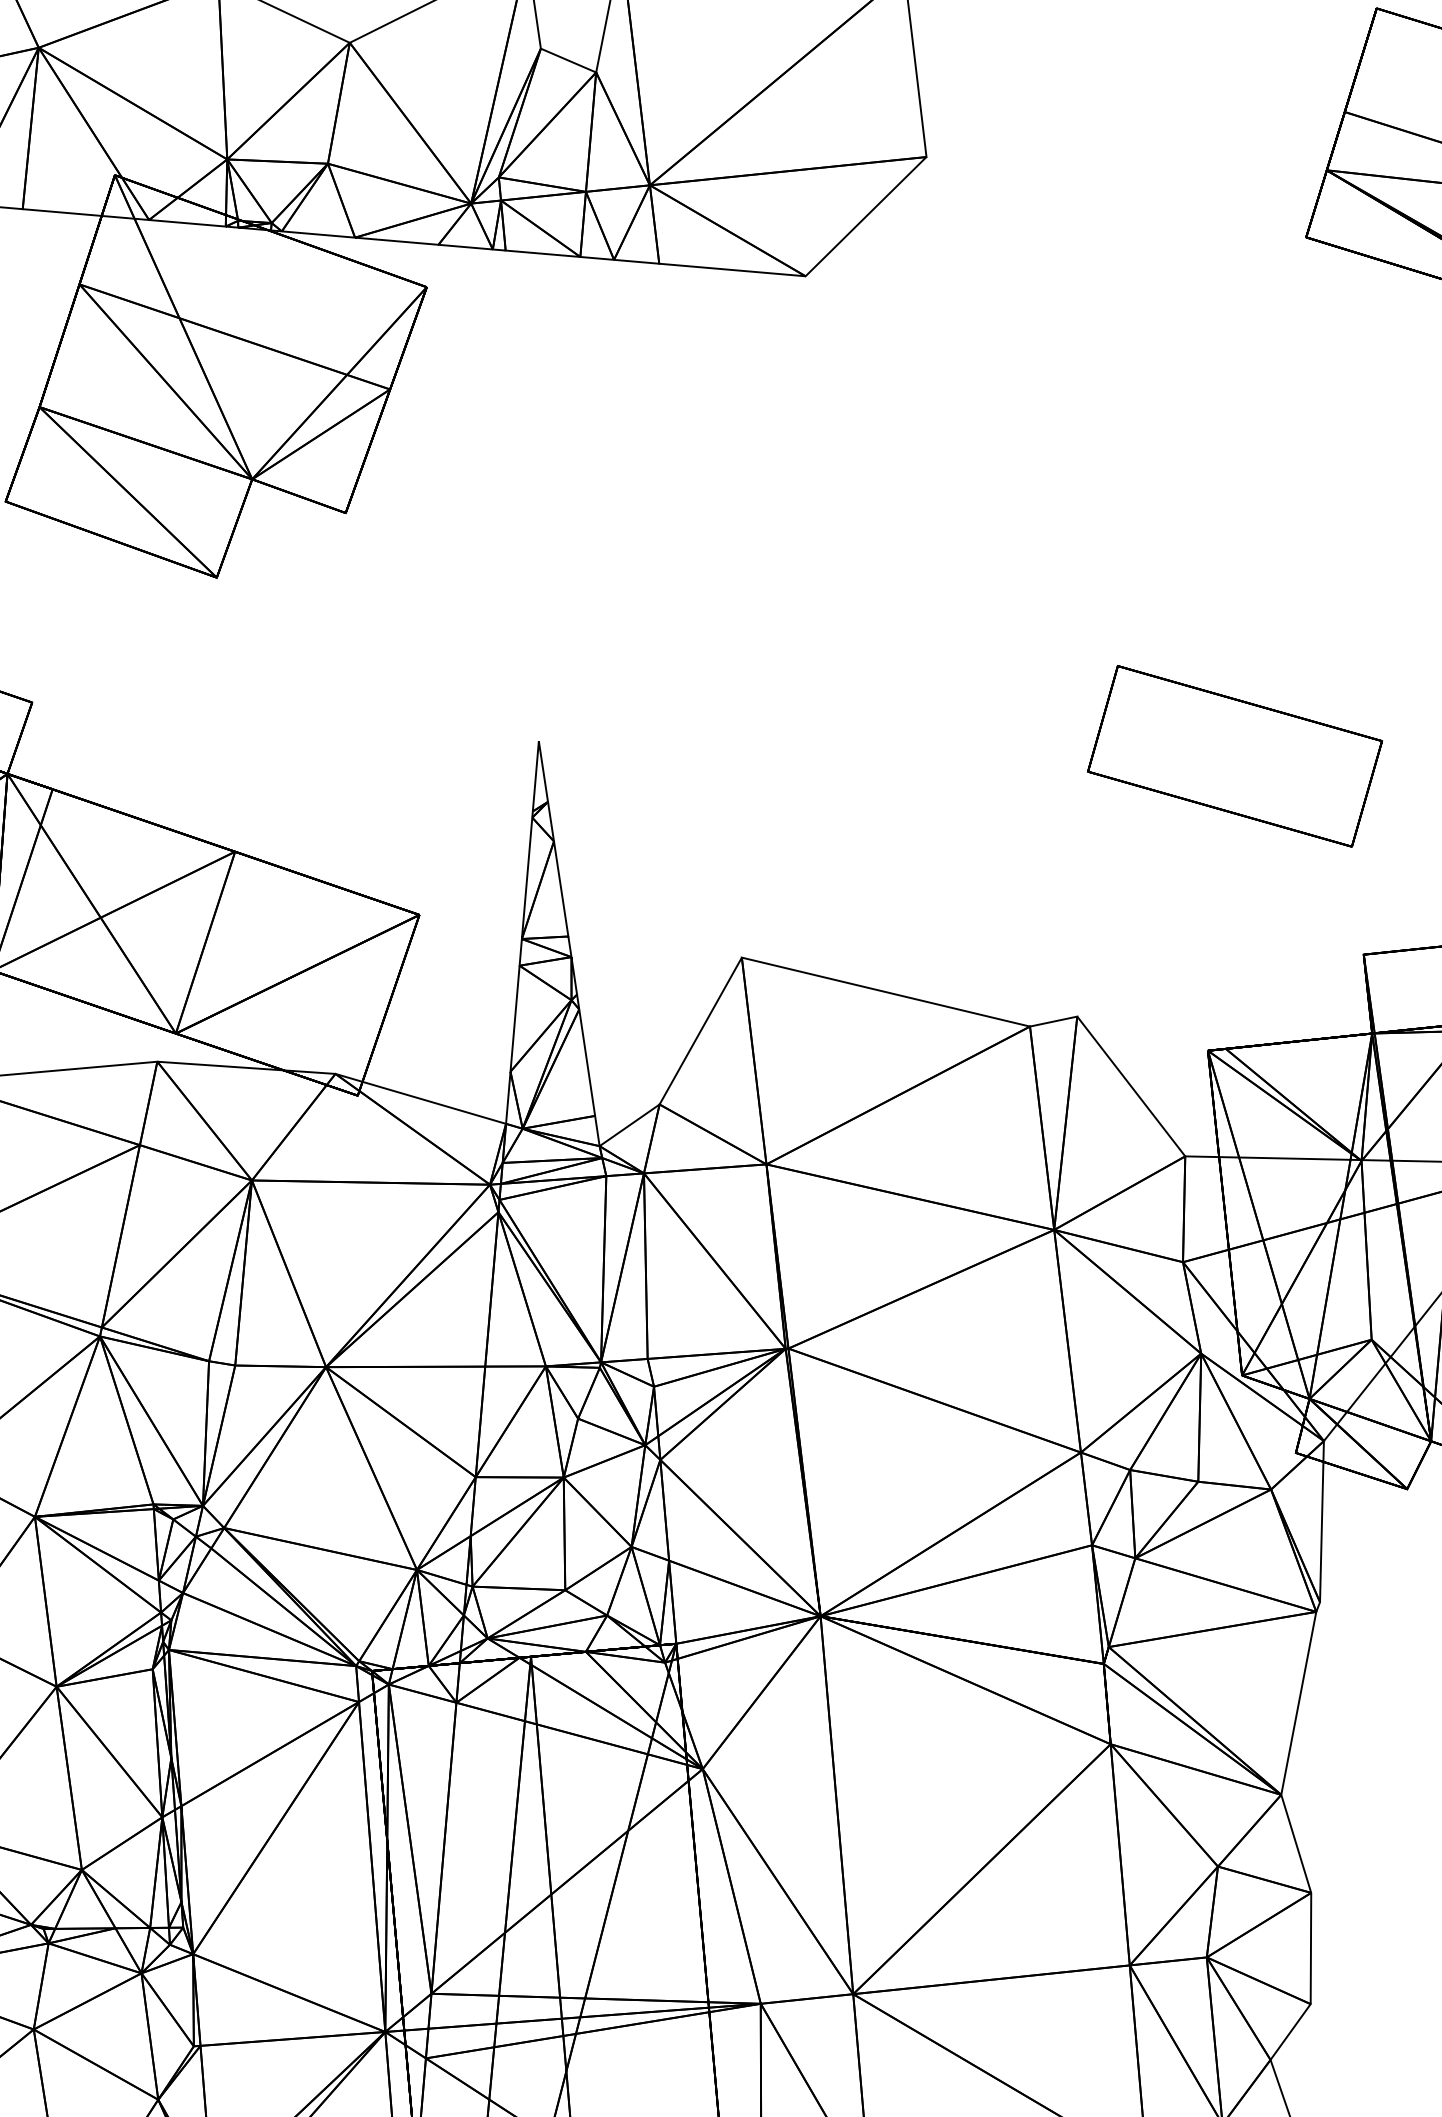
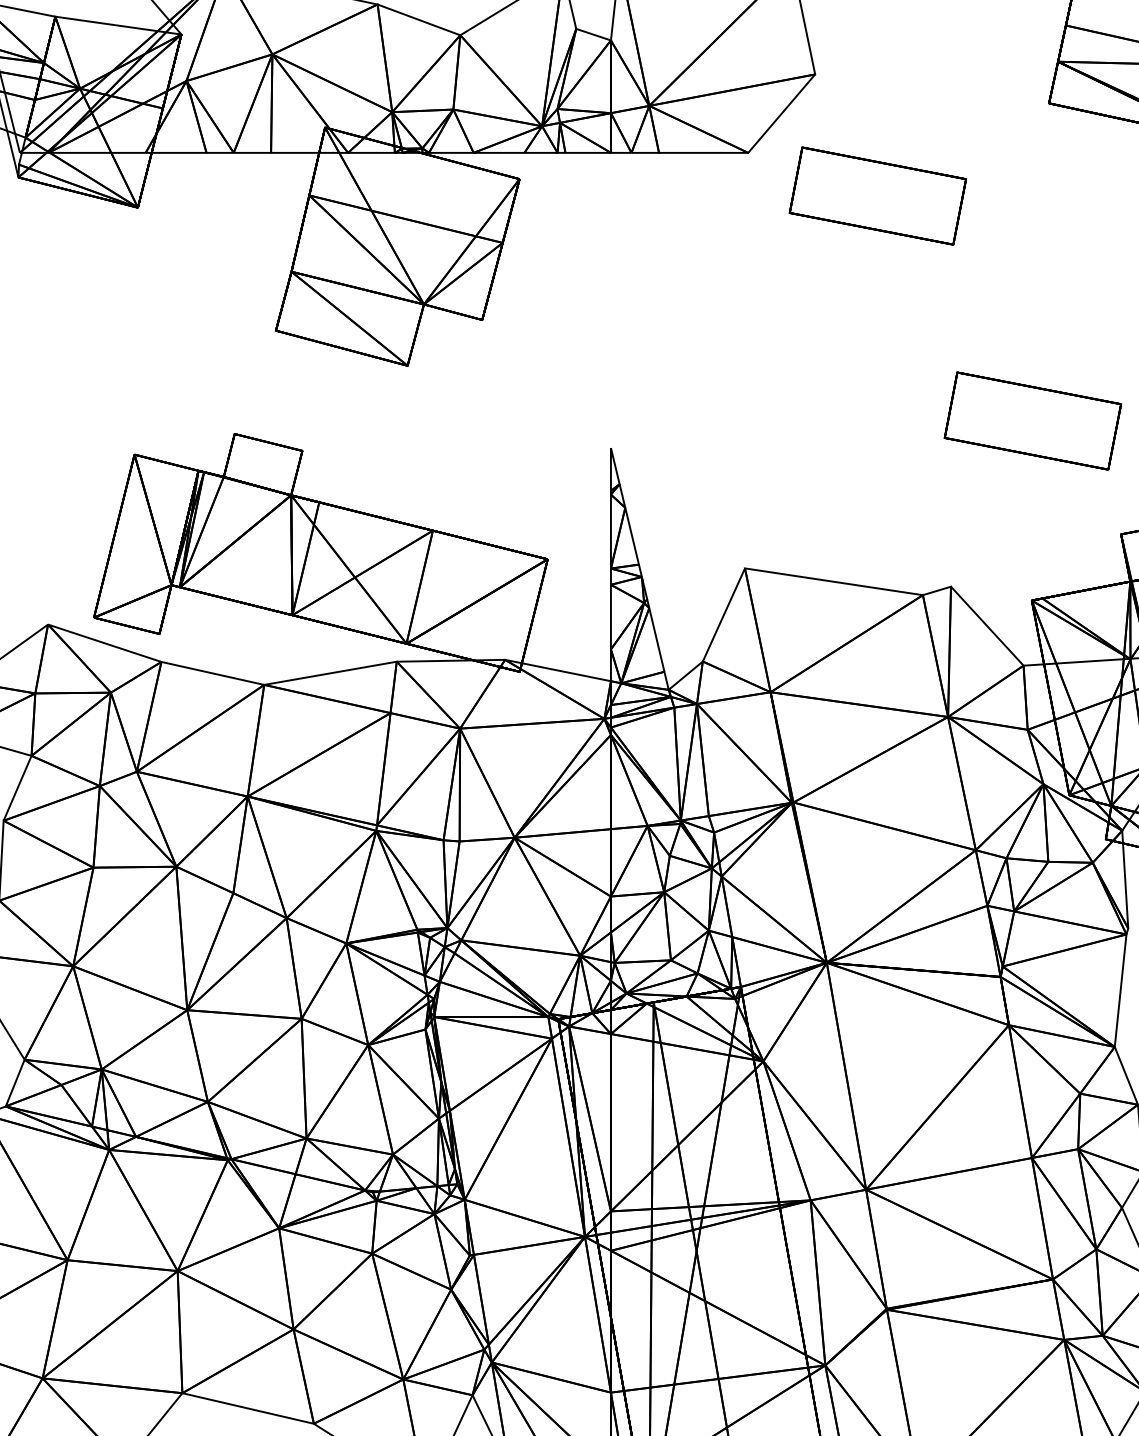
part: (1011, 364) -> (877, 195), added

